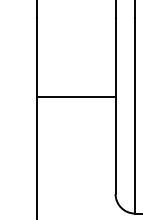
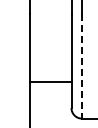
line: (76, 96) -> (50, 81), moved
line: (134, 116) -> (81, 66), solid -> dashed

